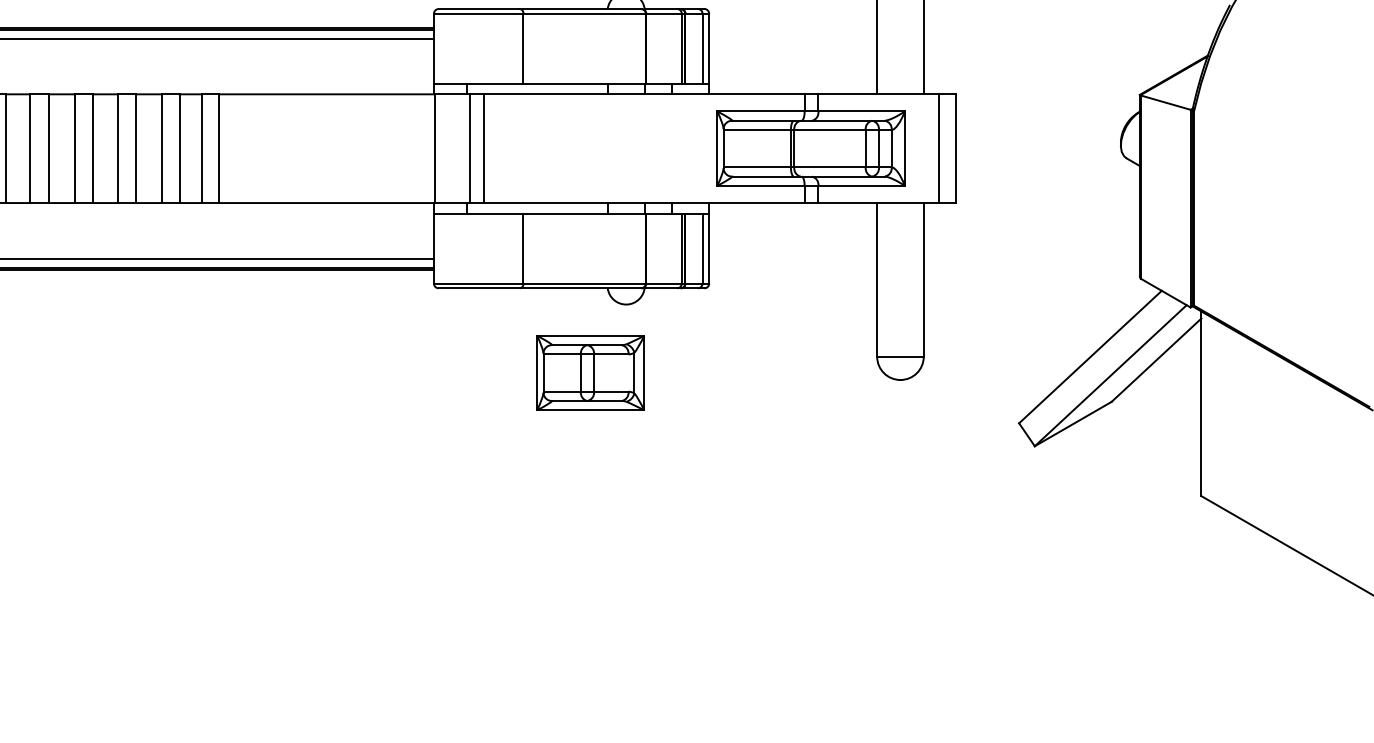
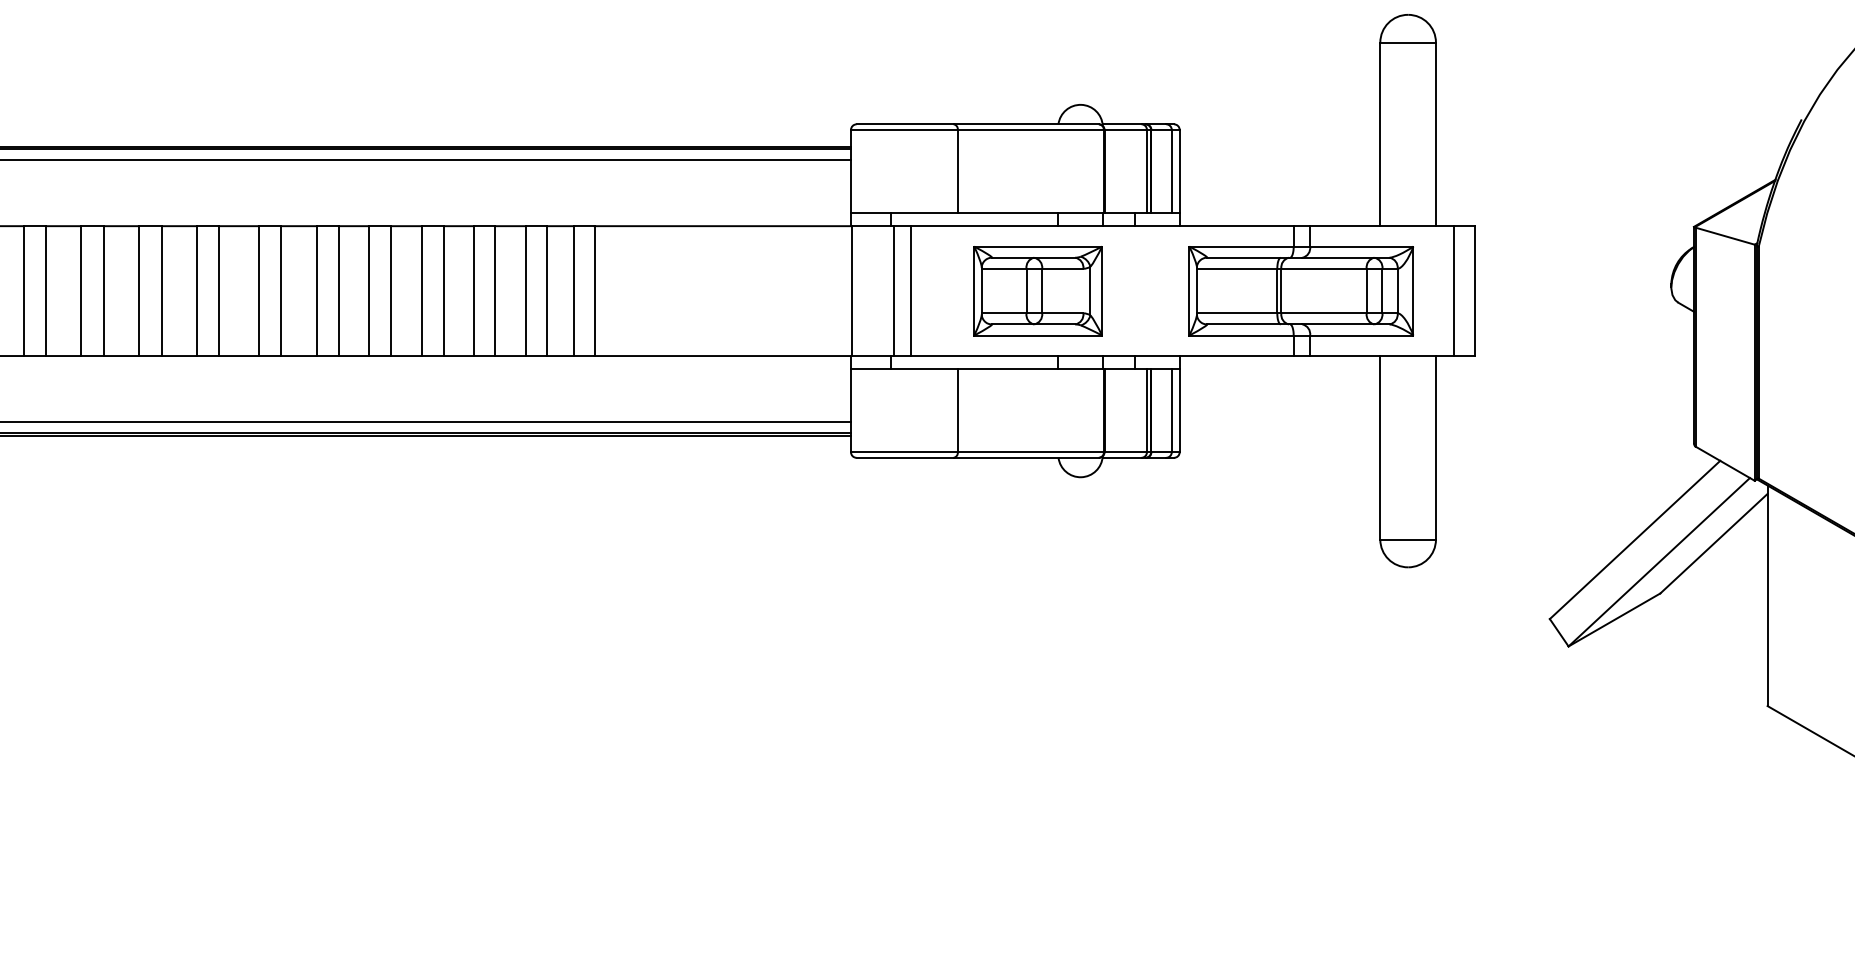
part: (590, 373) -> (1037, 291), moved

